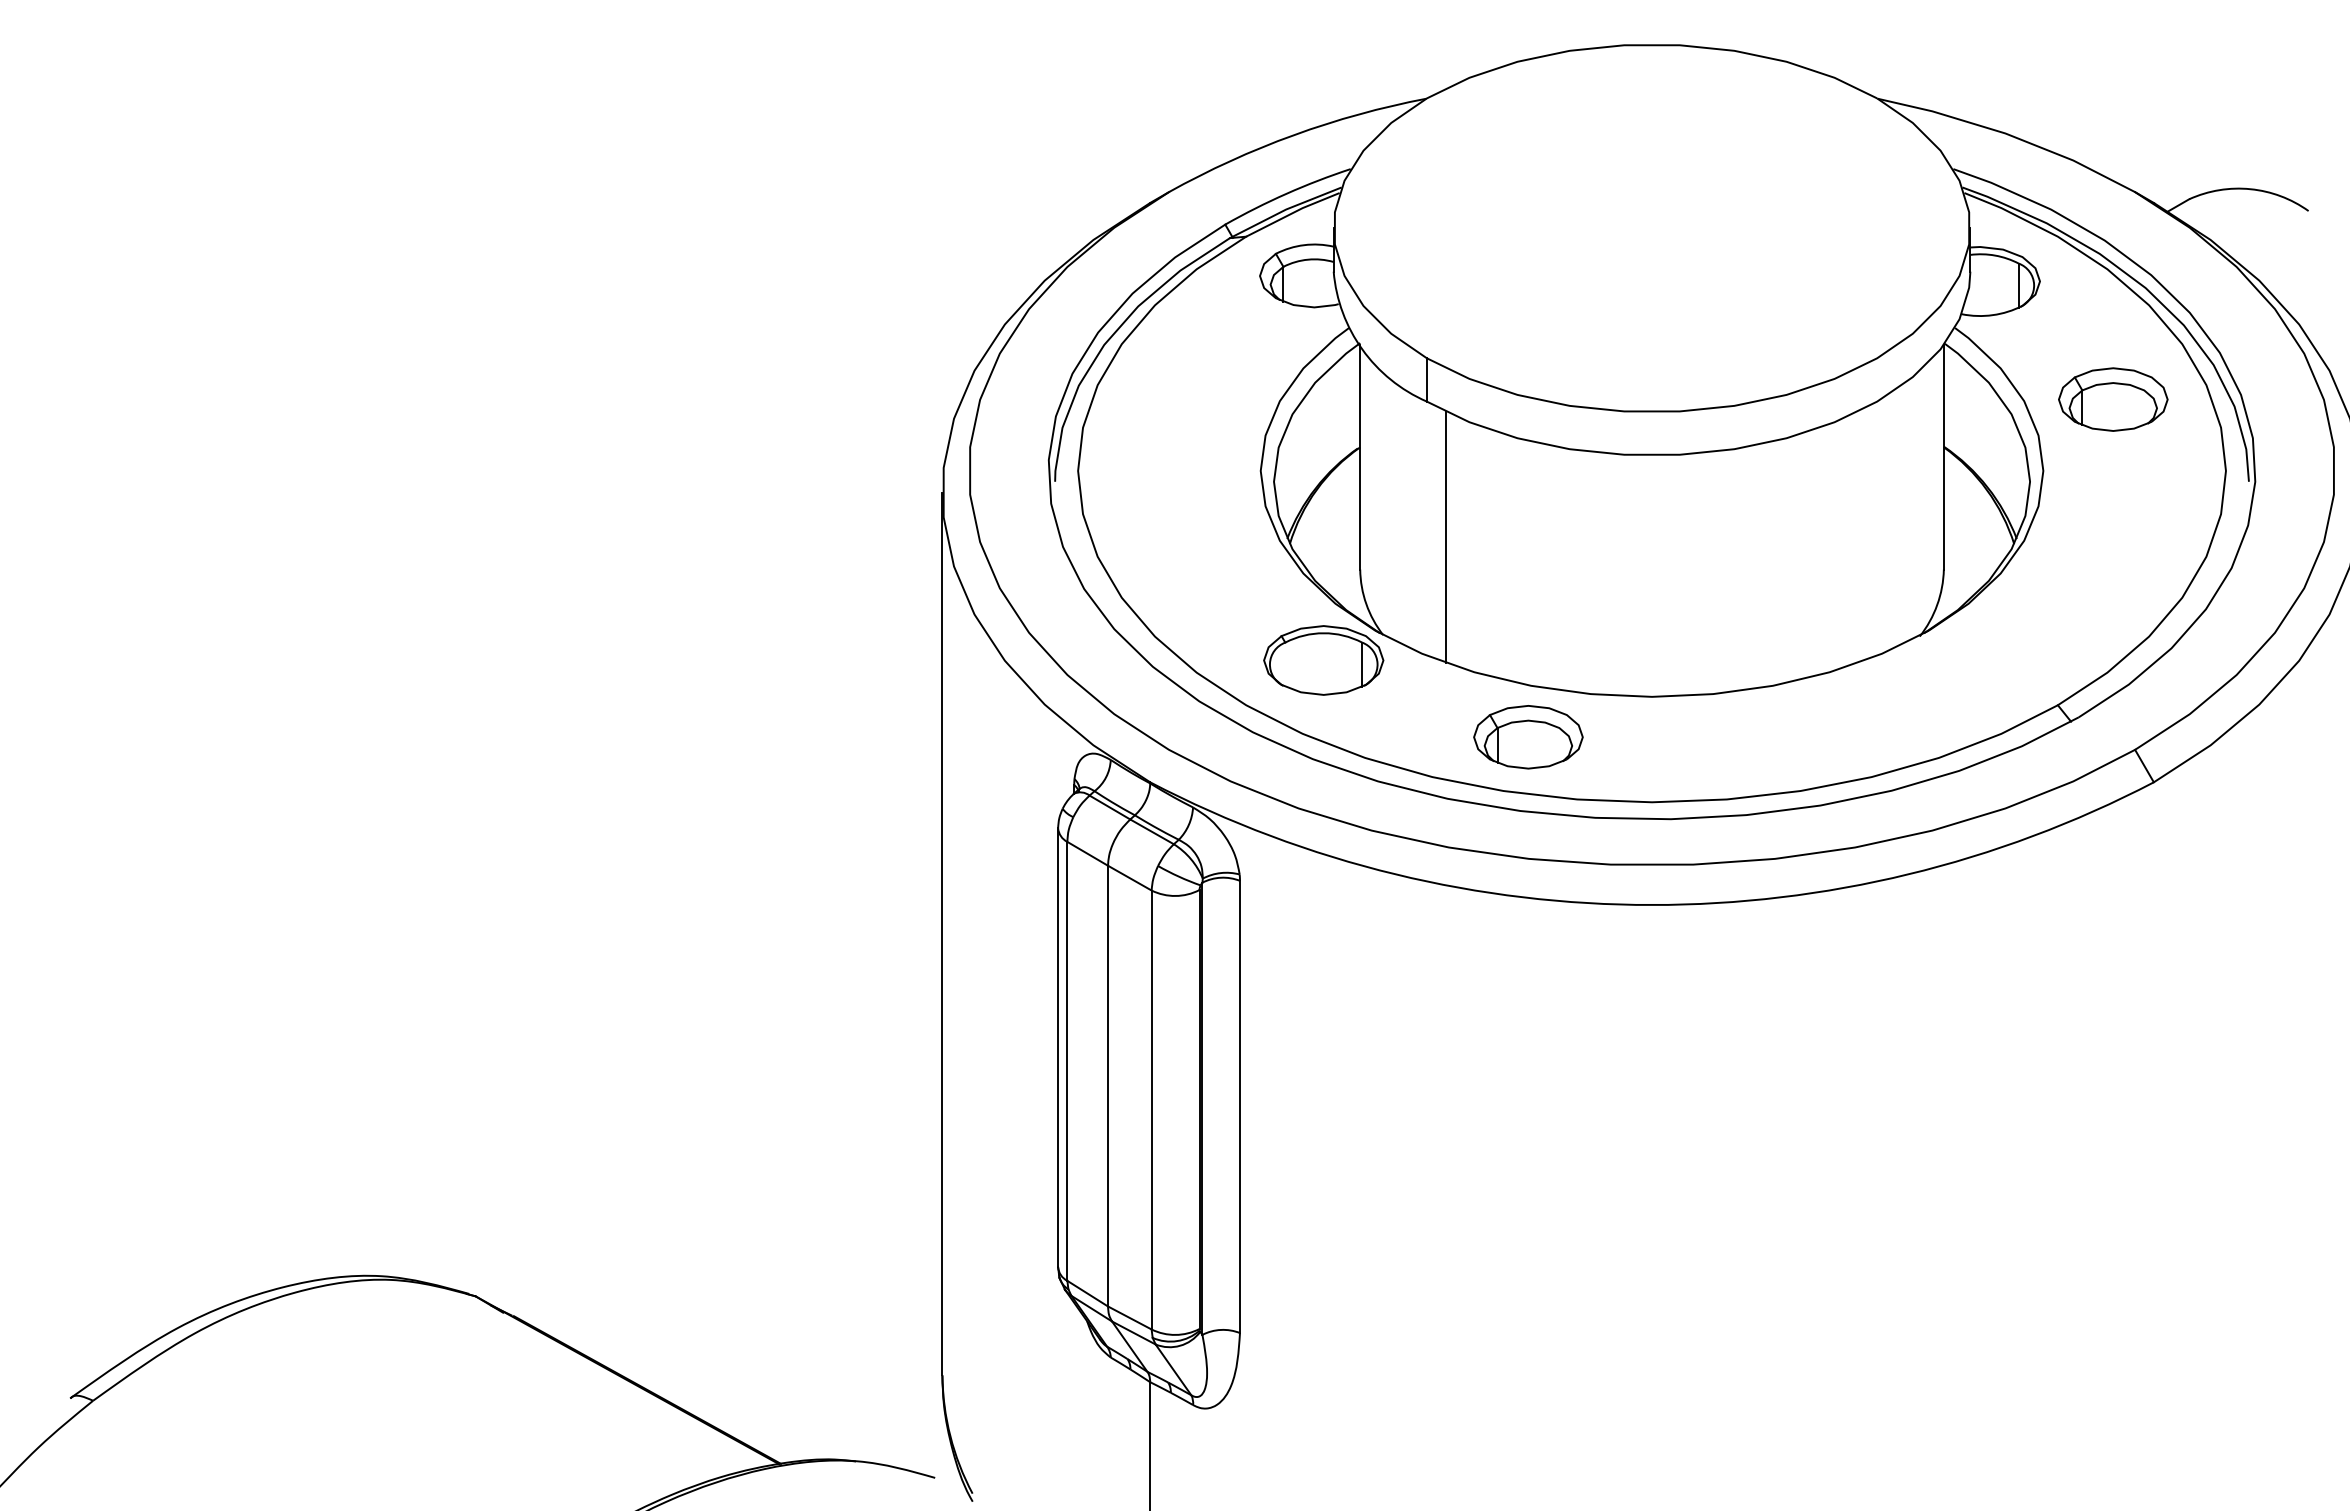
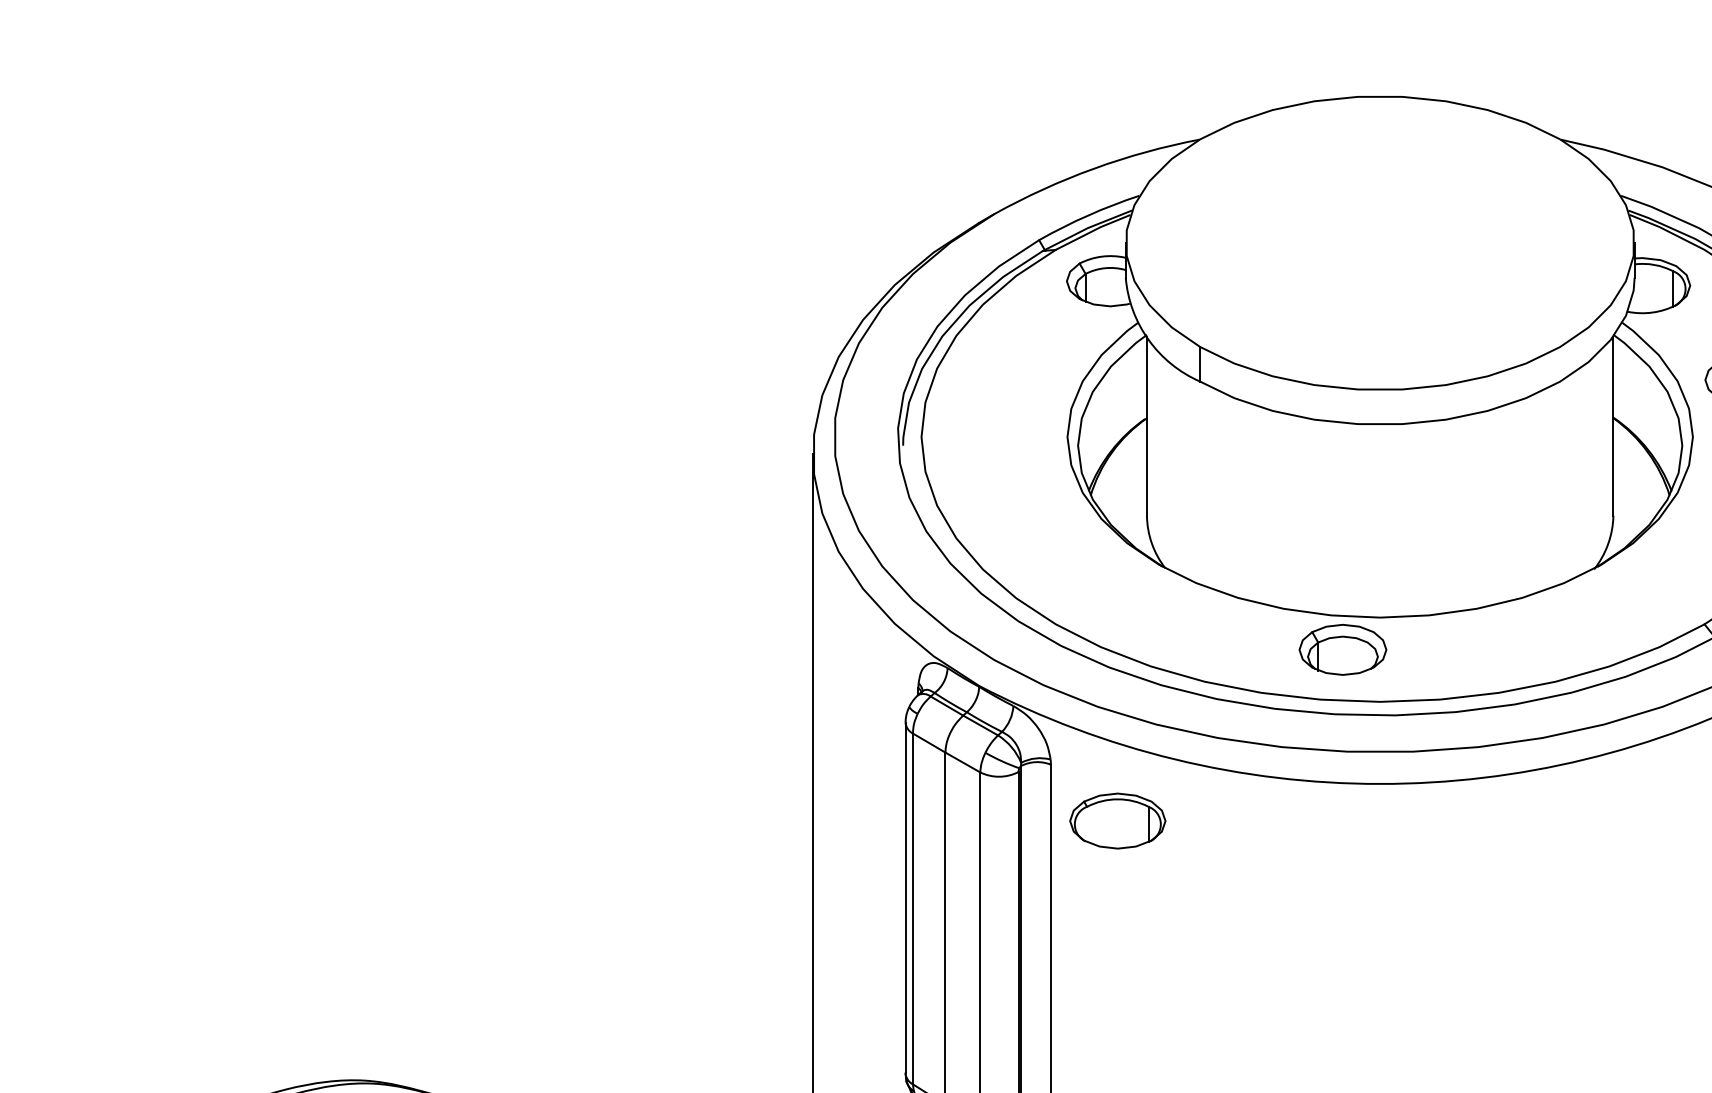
line: (1445, 536) -> (1215, 489), removed
part: (1323, 660) -> (1117, 821), moved
part: (1528, 737) -> (1343, 650), moved

